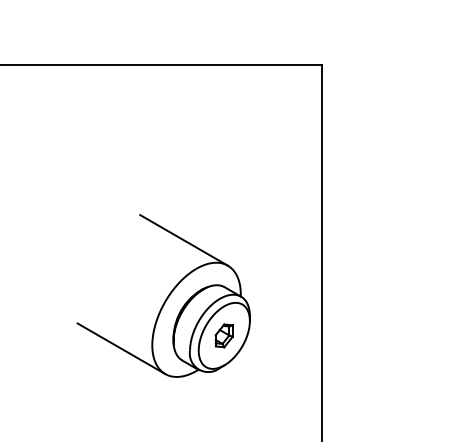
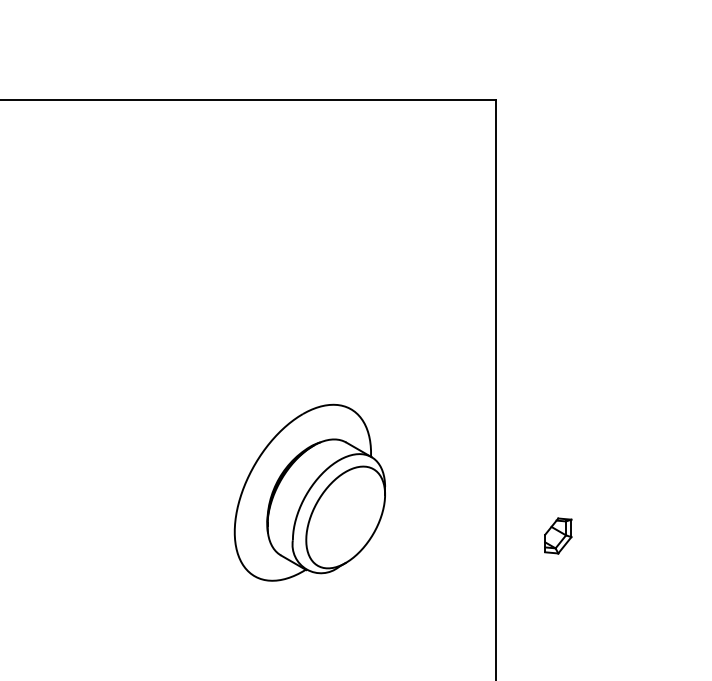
line: (183, 240) -> (282, 370), removed
part: (223, 335) -> (557, 535), moved
line: (121, 348) -> (187, 536), removed

